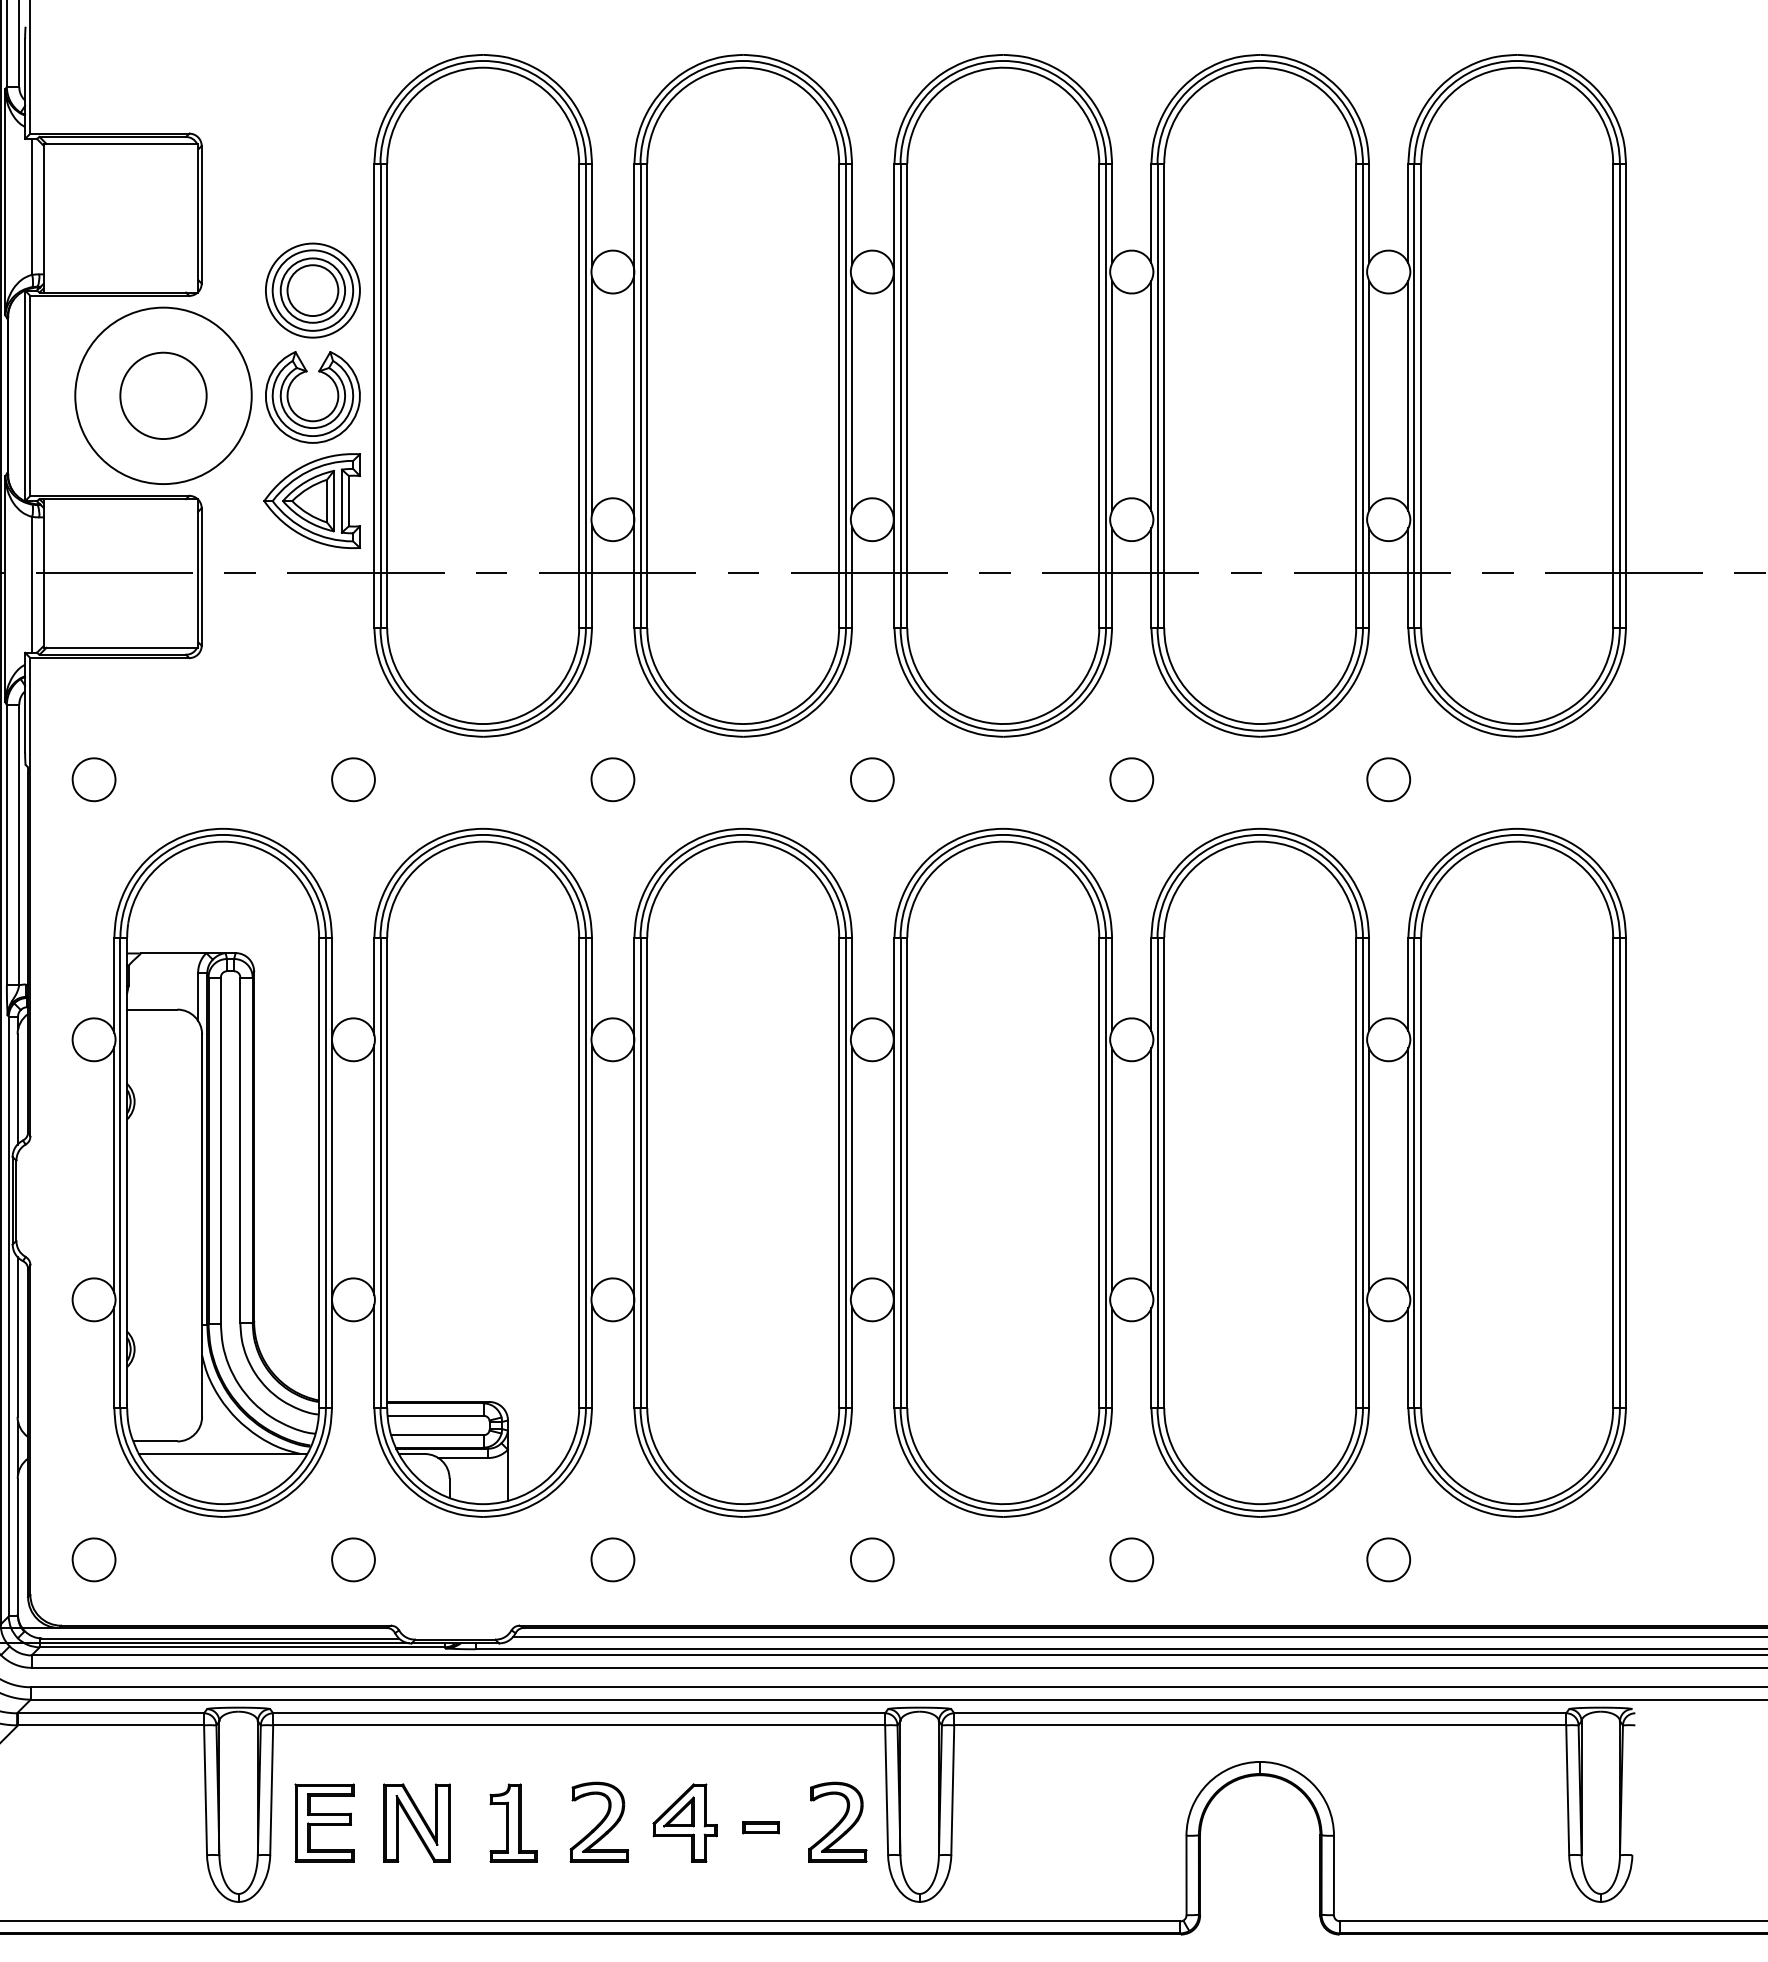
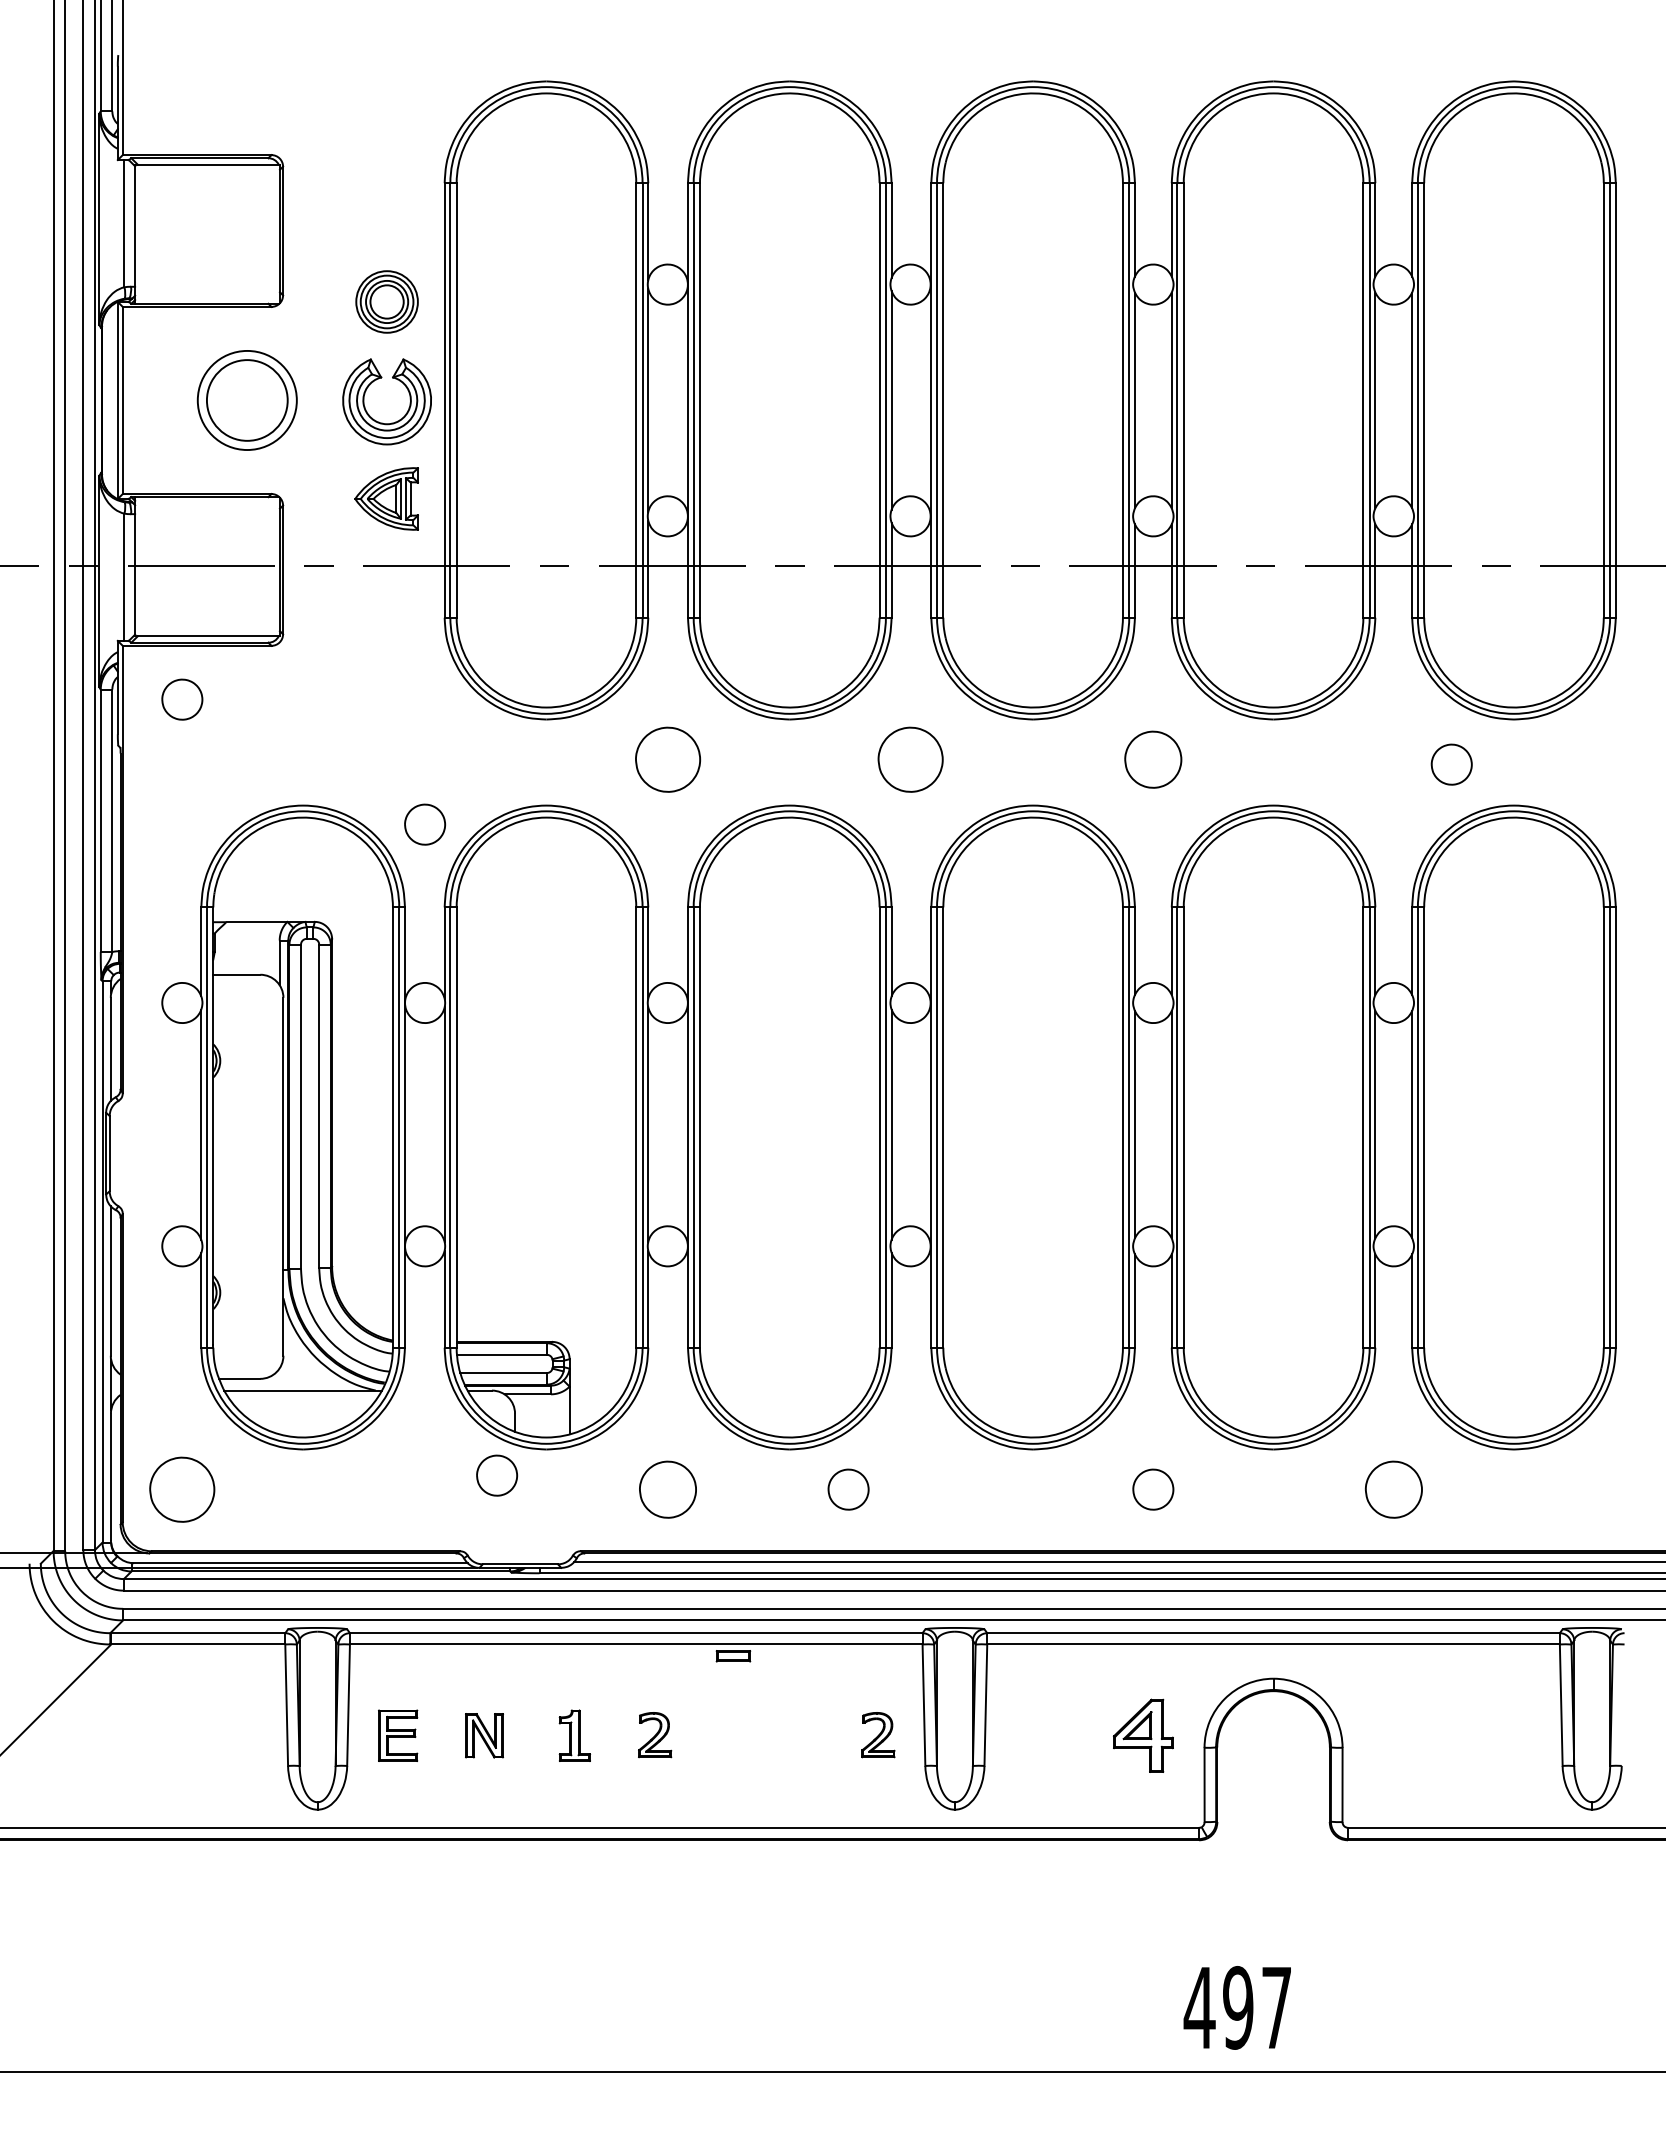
part: (312, 290) -> (386, 301), size x0.7
circle: (162, 395) -> (246, 400), size x0.6
part: (312, 500) -> (386, 498), size x0.7
part: (94, 779) -> (182, 699), moved
part: (353, 779) -> (425, 824), moved
part: (612, 779) -> (667, 759), size x1.6
part: (872, 779) -> (910, 759), size x1.6
part: (1131, 779) -> (1153, 759), size x1.4
part: (1388, 779) -> (1451, 764), moved
part: (94, 1559) -> (182, 1489), size x1.6
part: (353, 1559) -> (497, 1475), moved
part: (612, 1559) -> (667, 1489), size x1.4
part: (872, 1559) -> (848, 1489), moved
part: (1388, 1559) -> (1393, 1489), size x1.4
part: (598, 1821) -> (654, 1734), size x0.6
part: (838, 1821) -> (878, 1734), size x0.6
part: (324, 1822) -> (397, 1735), size x0.7
part: (416, 1822) -> (484, 1735), size x0.6
part: (513, 1822) -> (574, 1735), size x0.7
part: (684, 1822) -> (1142, 1735), moved
part: (761, 1827) -> (733, 1656), moved

